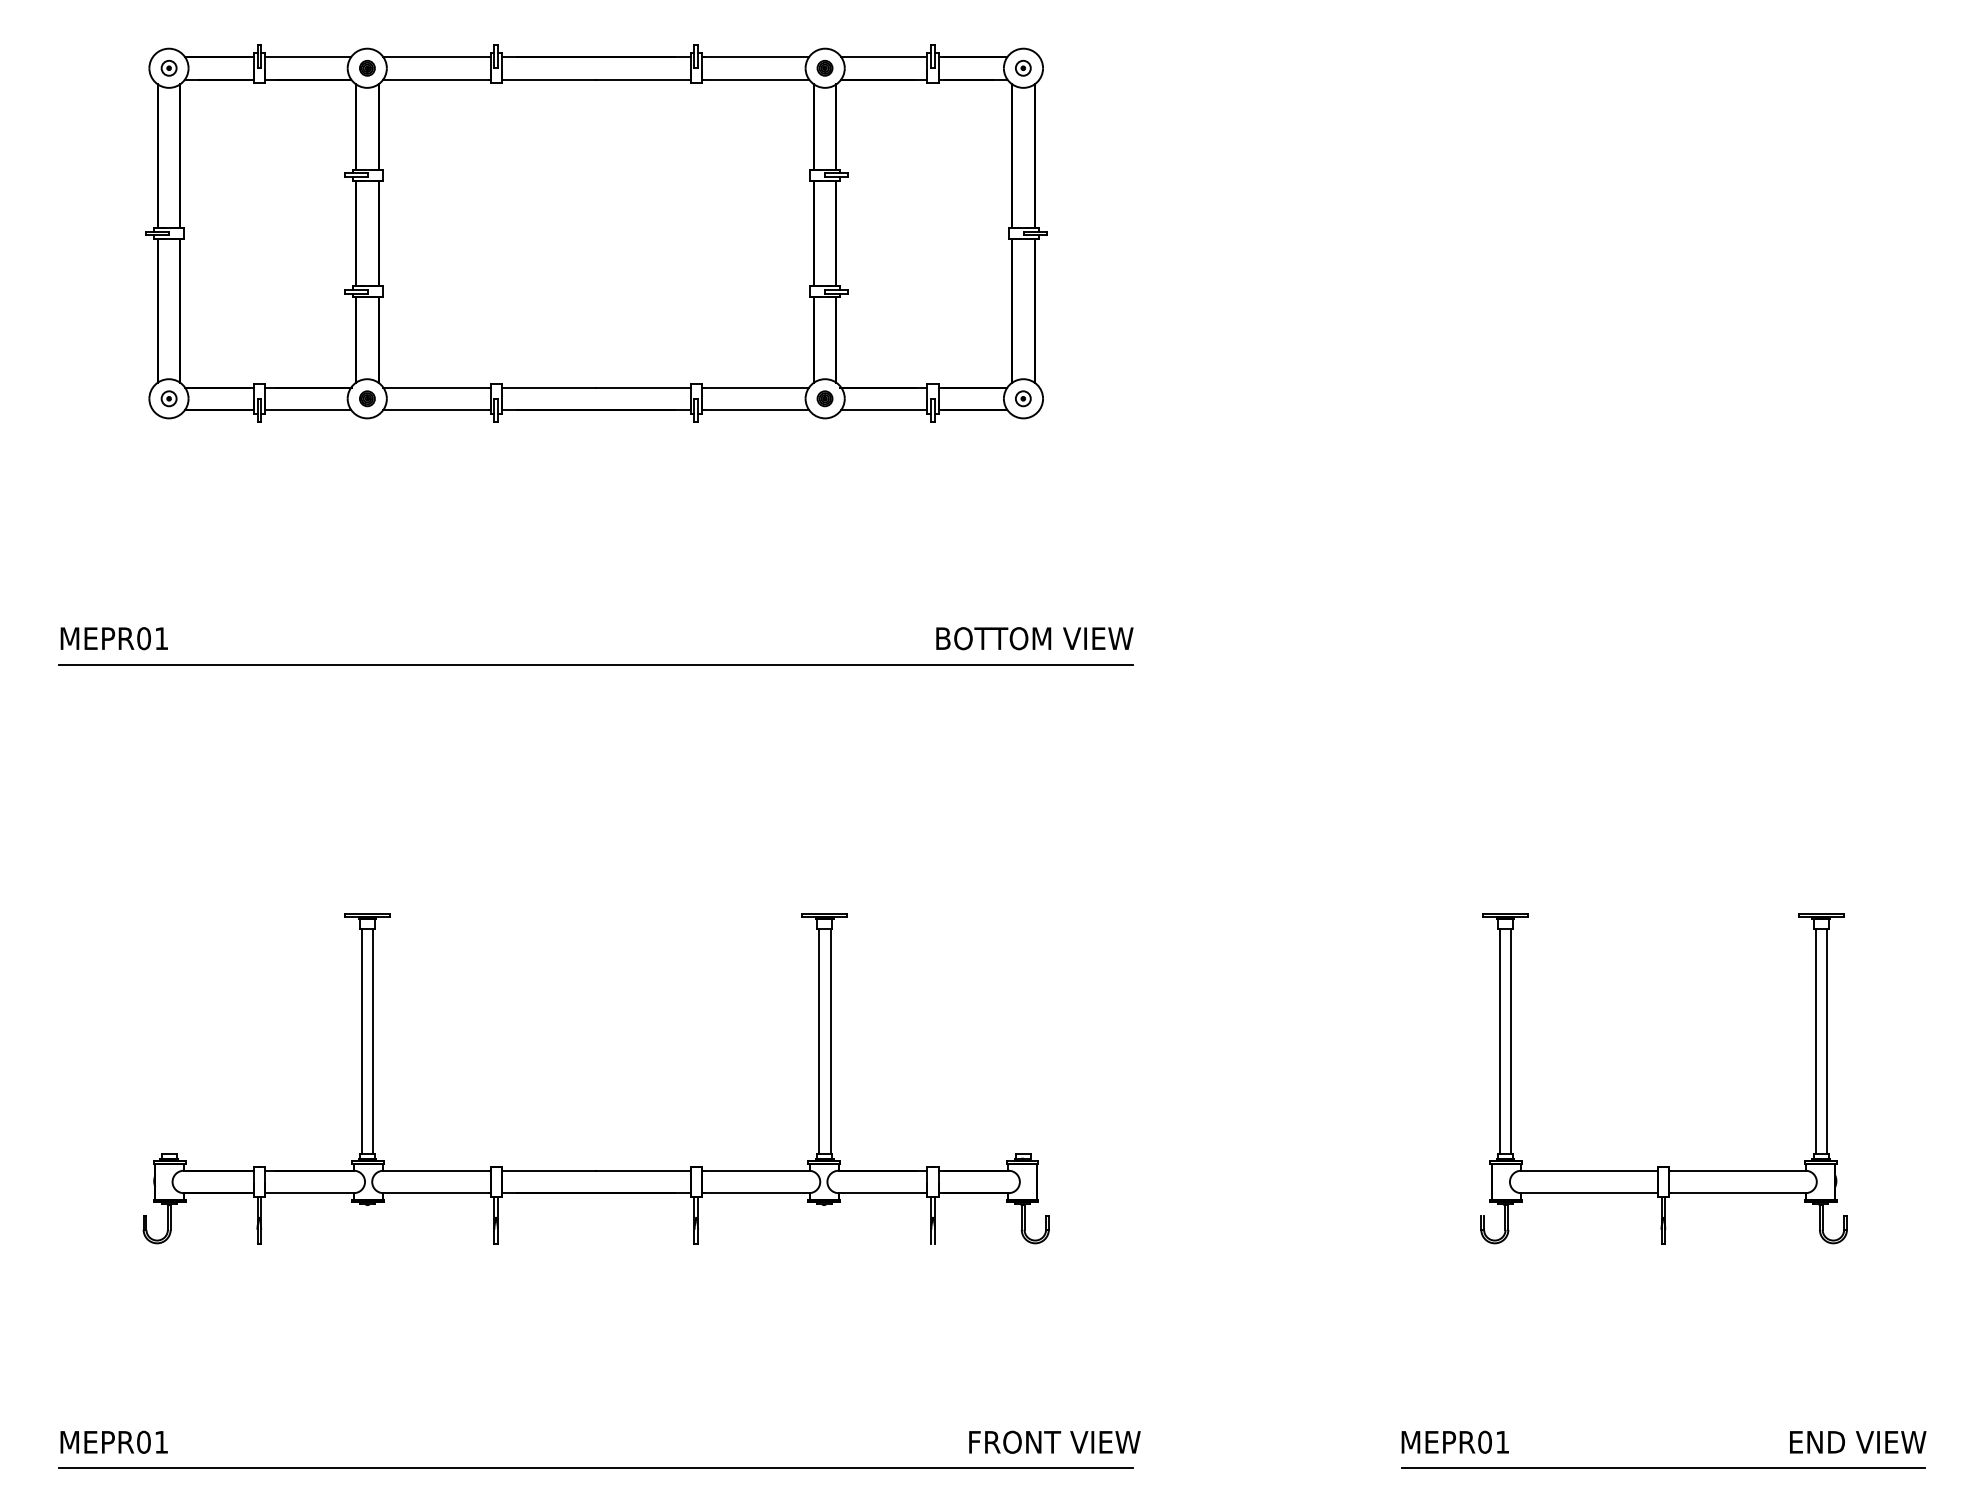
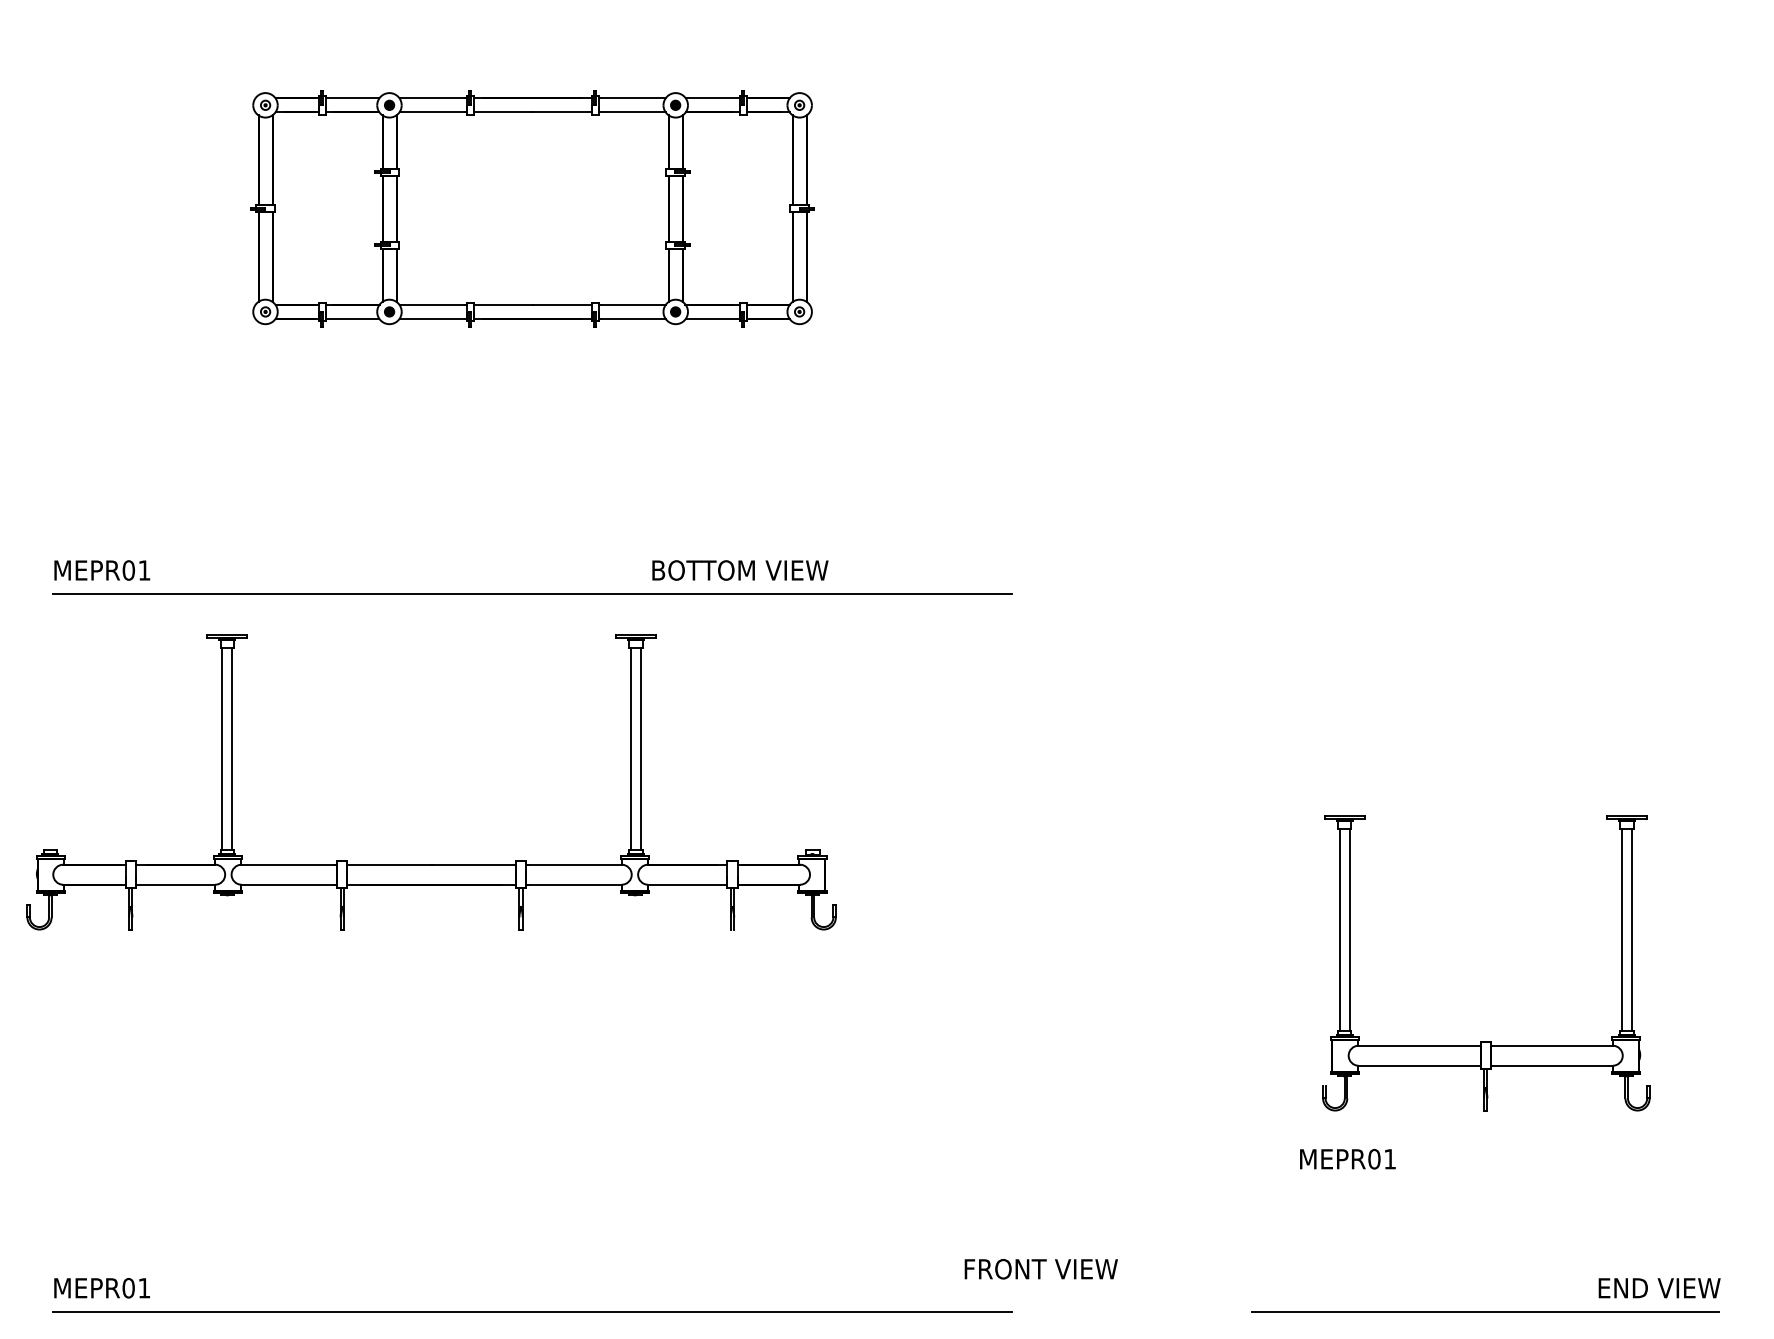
part: (596, 233) -> (532, 208), size x0.7
text: (1034, 638) -> (740, 570), moved
part: (596, 1170) -> (431, 864), moved
text: (1054, 1442) -> (1040, 1269), moved
text: (1454, 1442) -> (1347, 1159), moved

